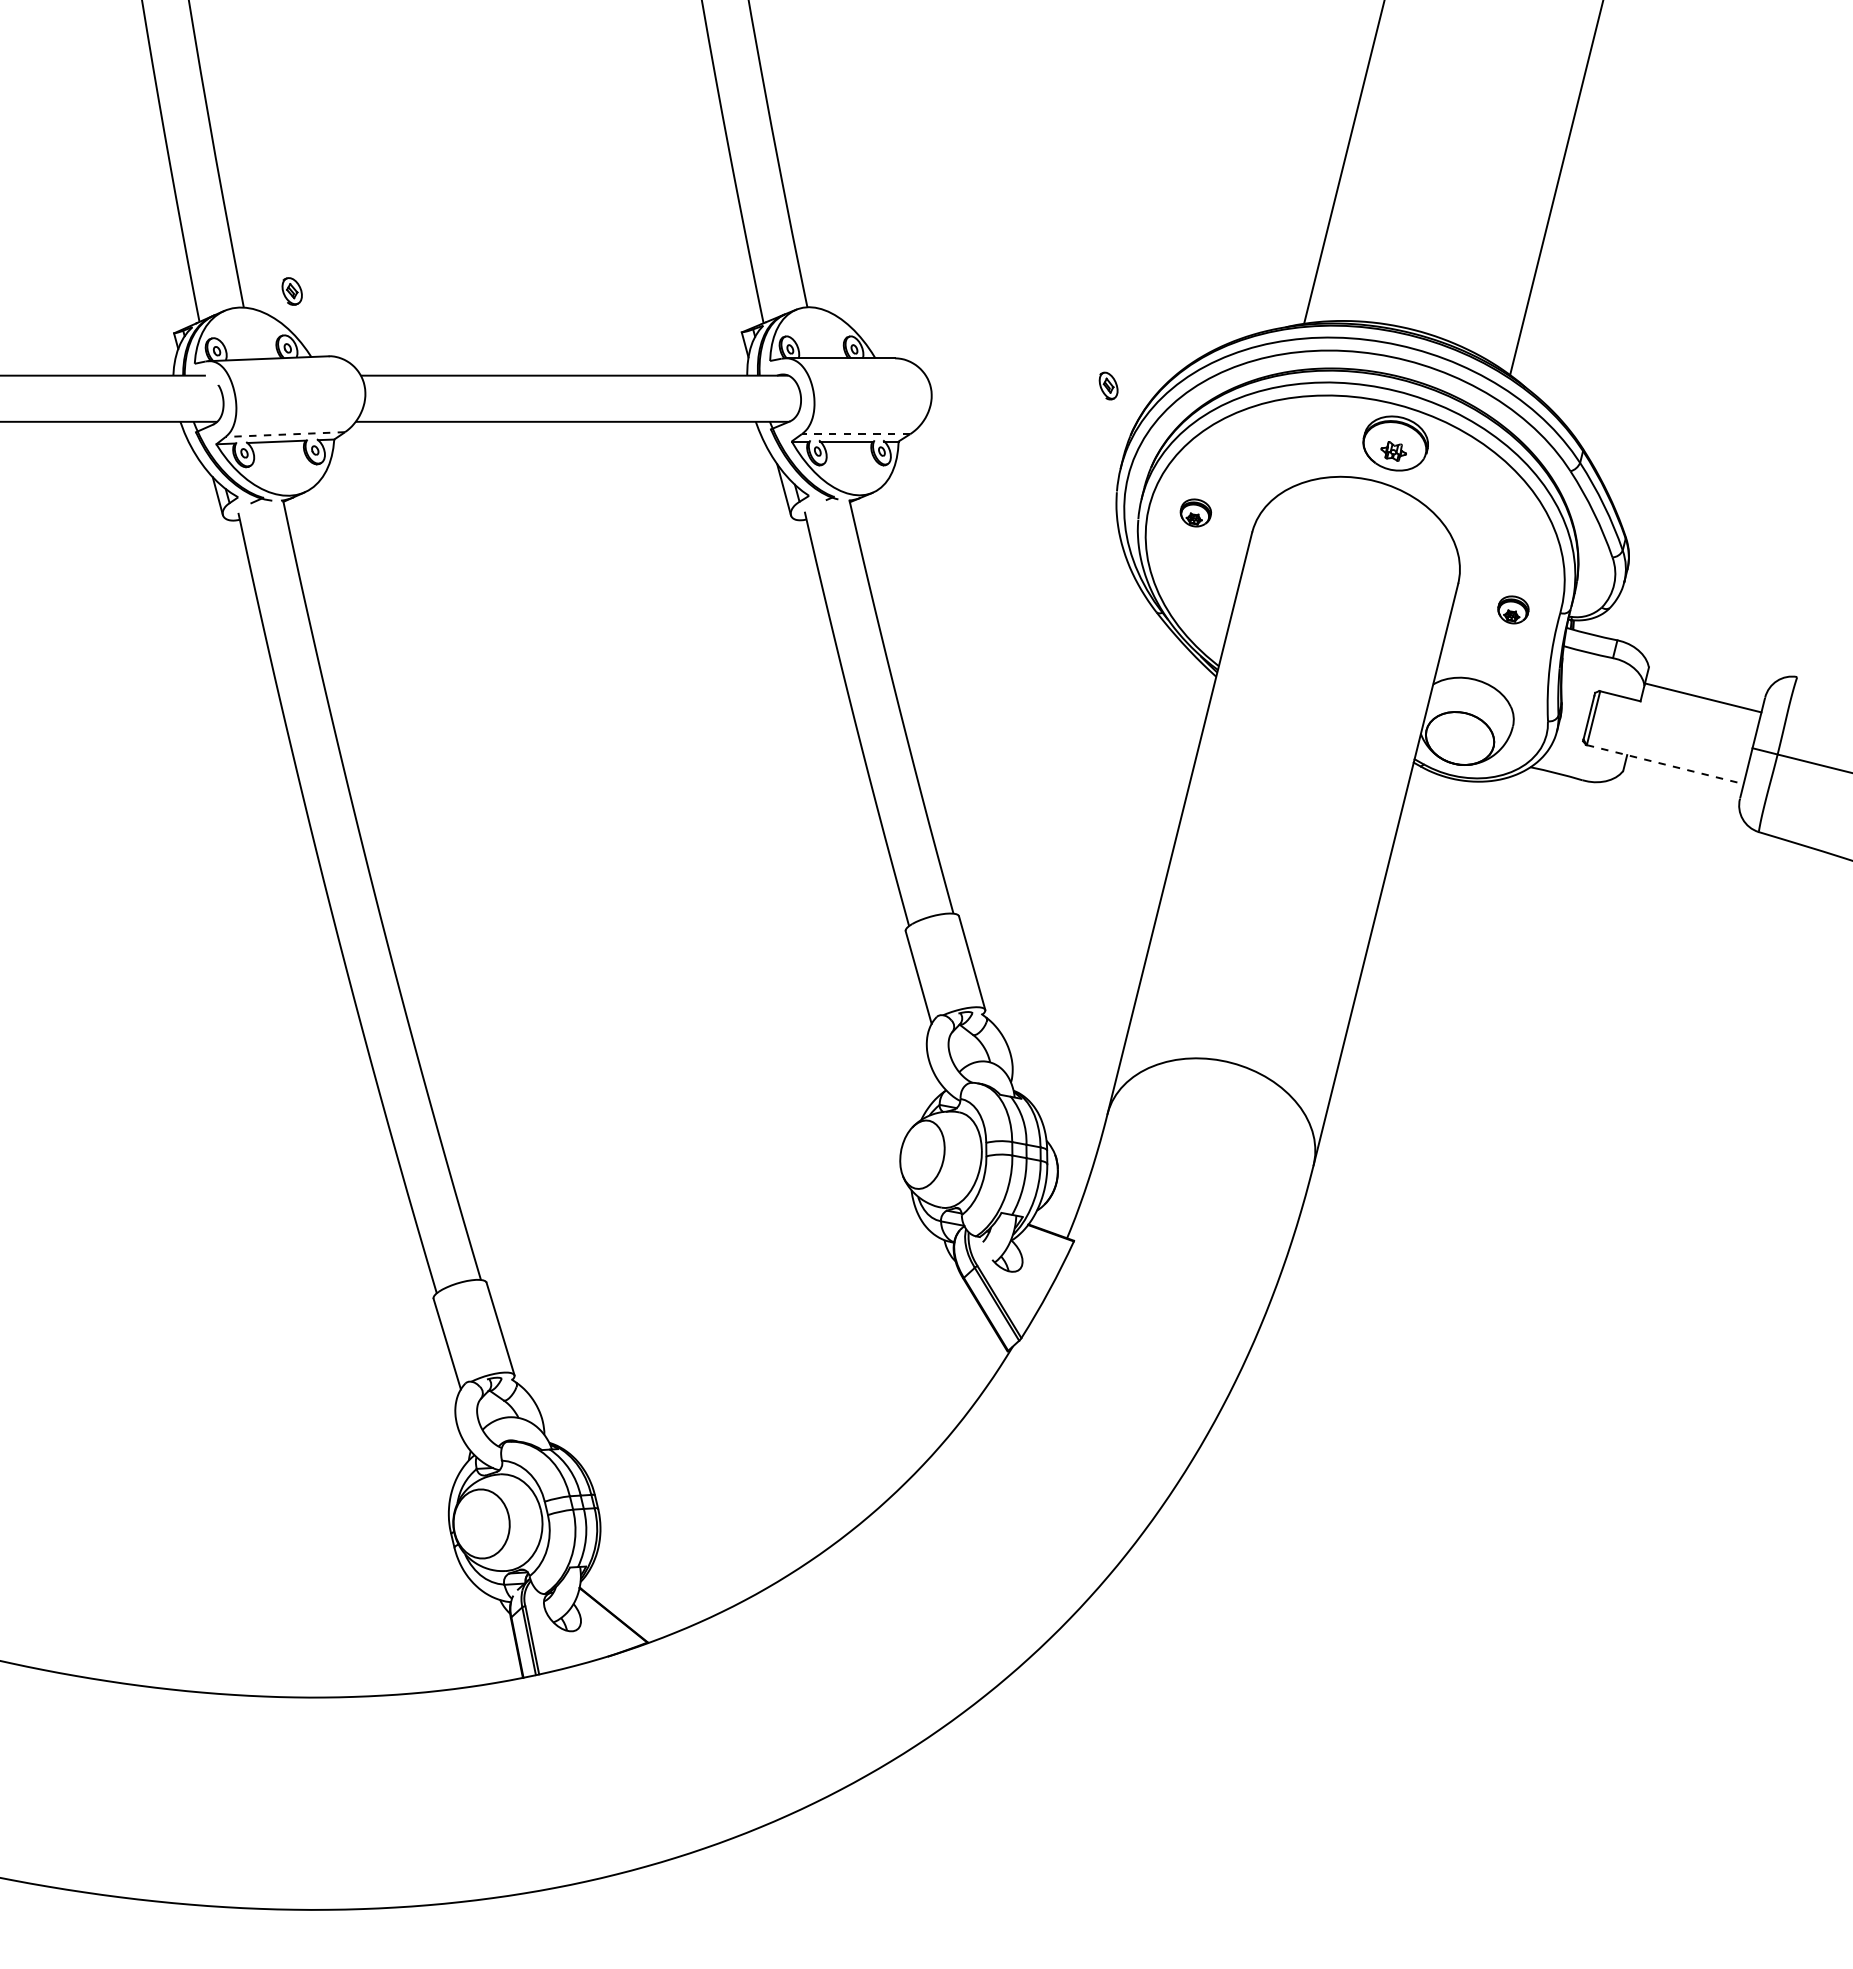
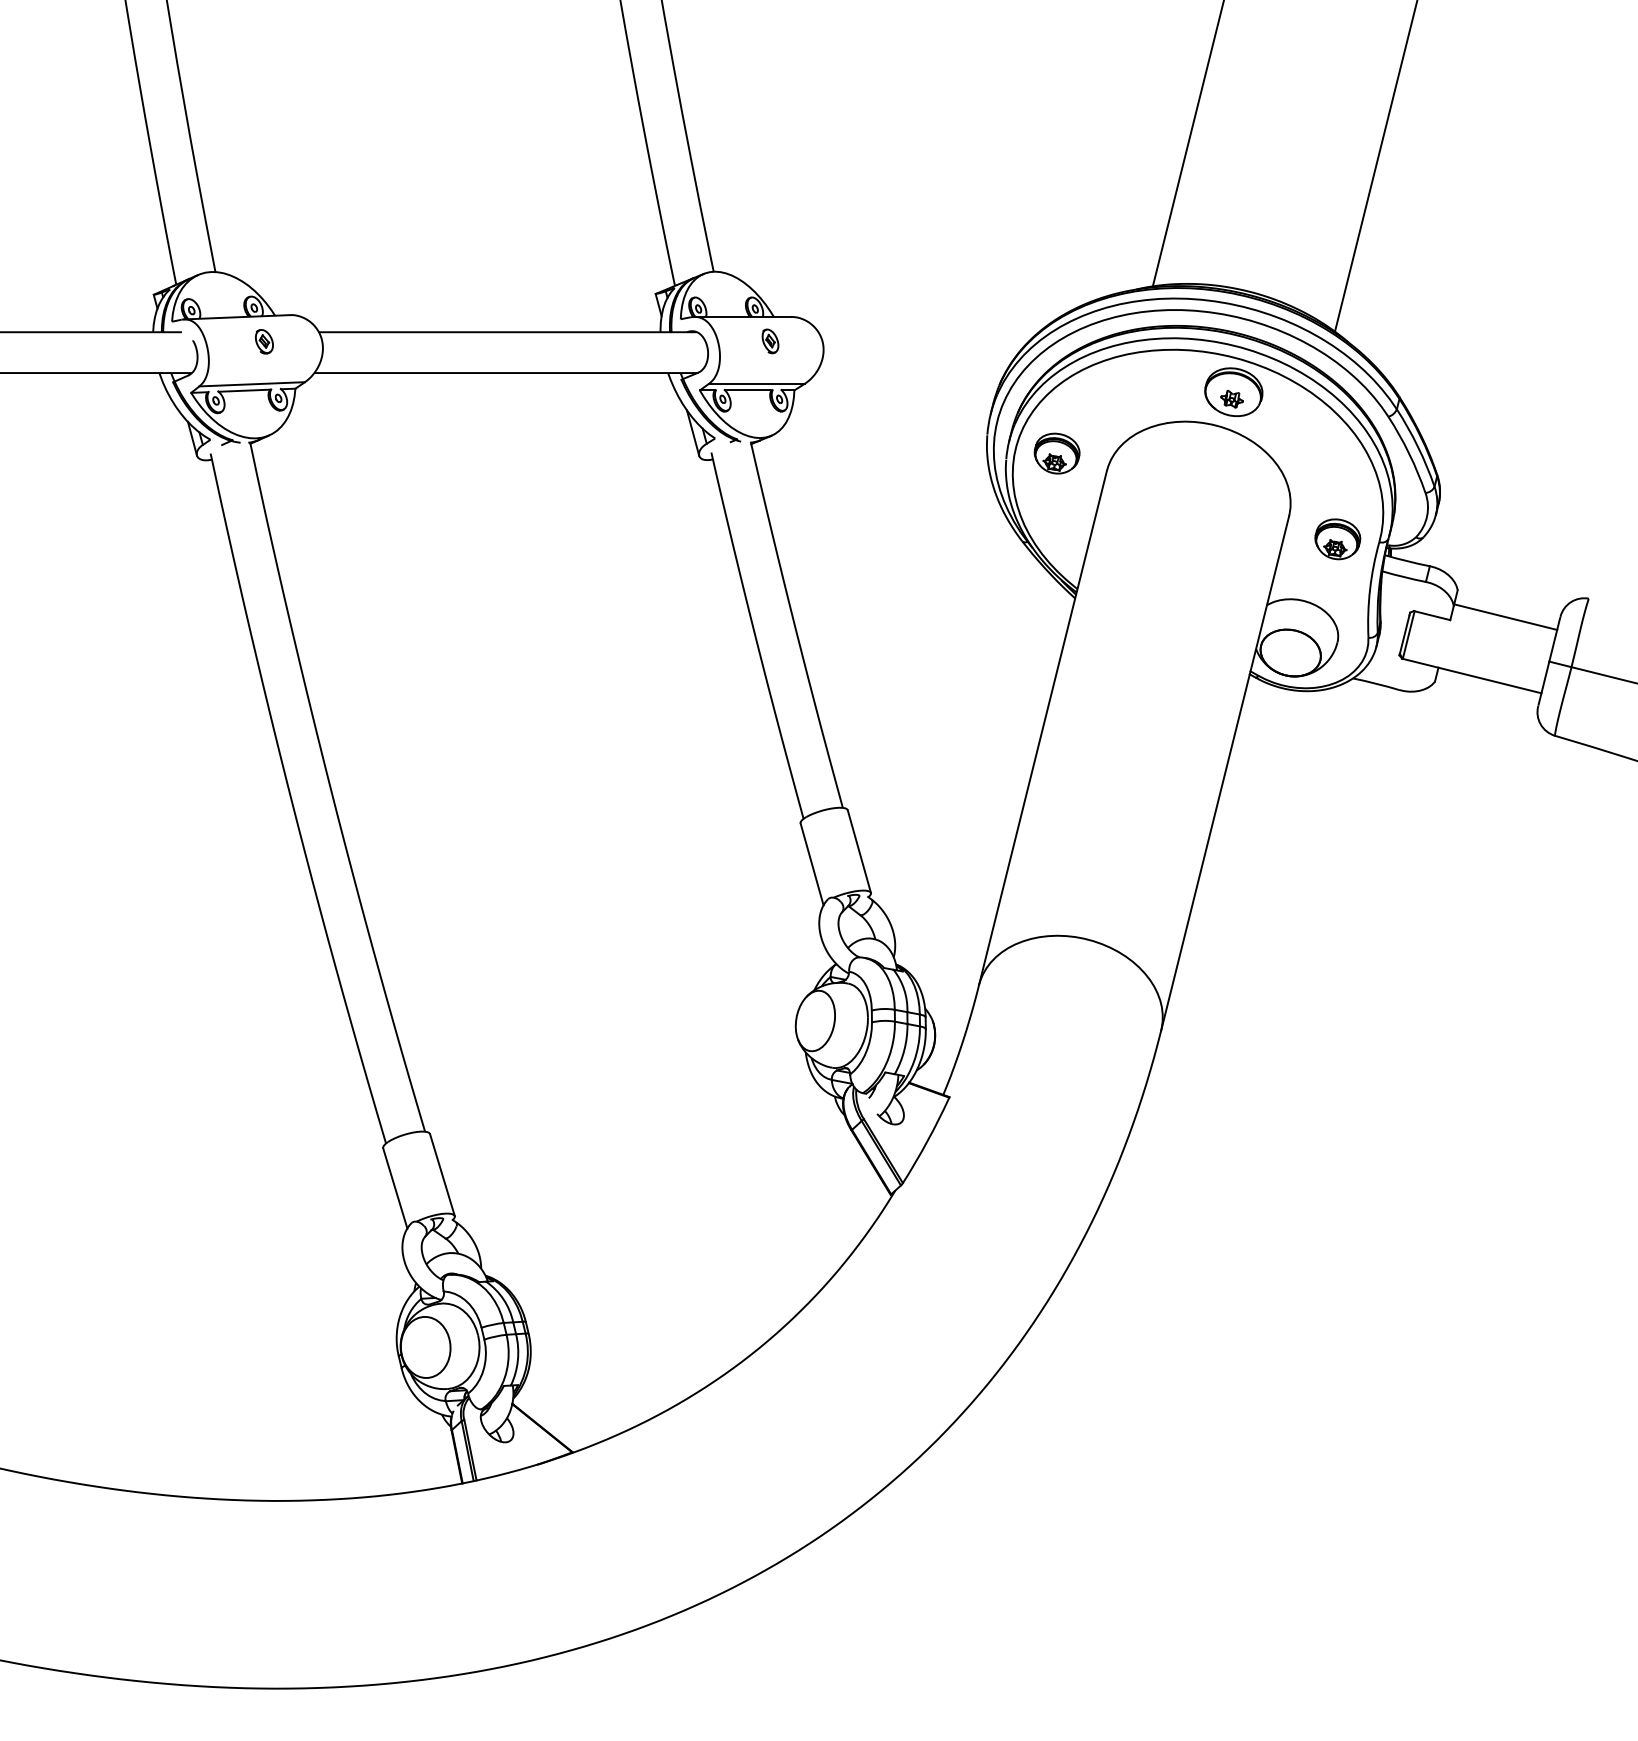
part: (291, 291) -> (263, 341), moved
part: (1108, 385) -> (770, 340), moved
line: (285, 434) -> (252, 384), dashed -> solid
line: (855, 434) -> (756, 384), dashed -> solid
part: (1195, 512) -> (1056, 453), size x1.67
part: (1513, 609) -> (1337, 538), size x1.67
line: (1665, 764) -> (1472, 675), dashed -> solid

